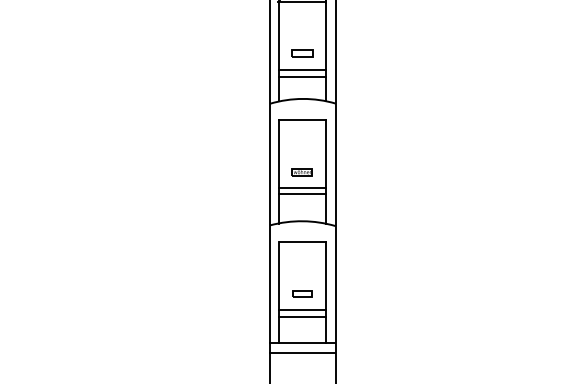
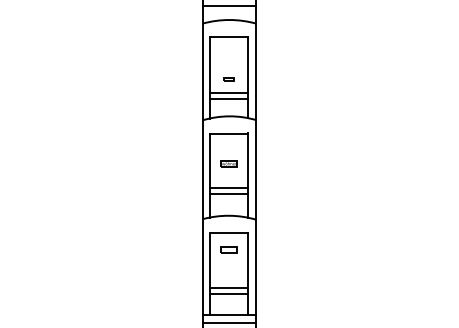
part: (301, 53) -> (228, 79), size x0.6
part: (301, 171) -> (228, 163), moved
part: (301, 293) -> (228, 249), moved

